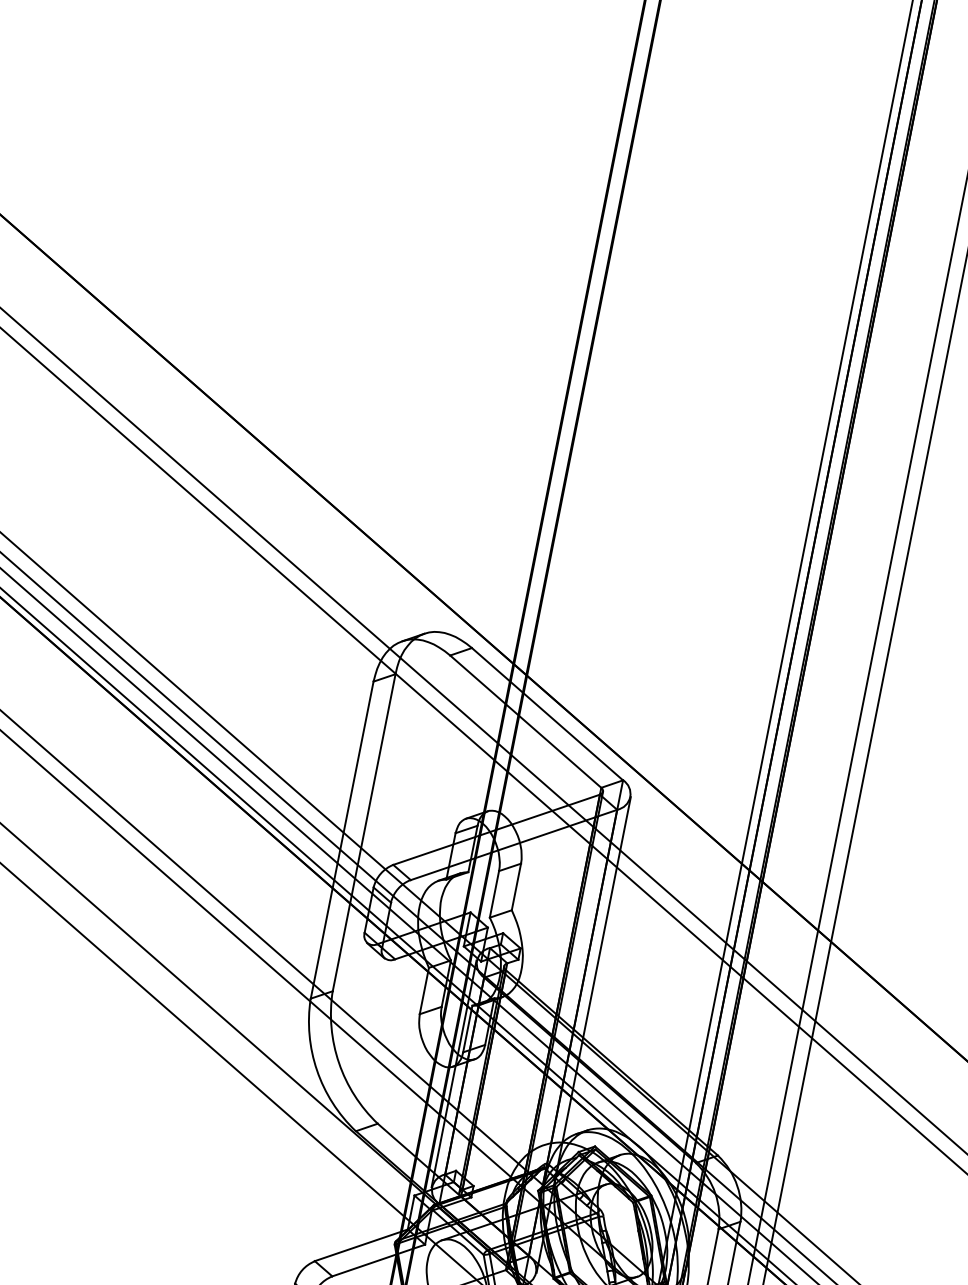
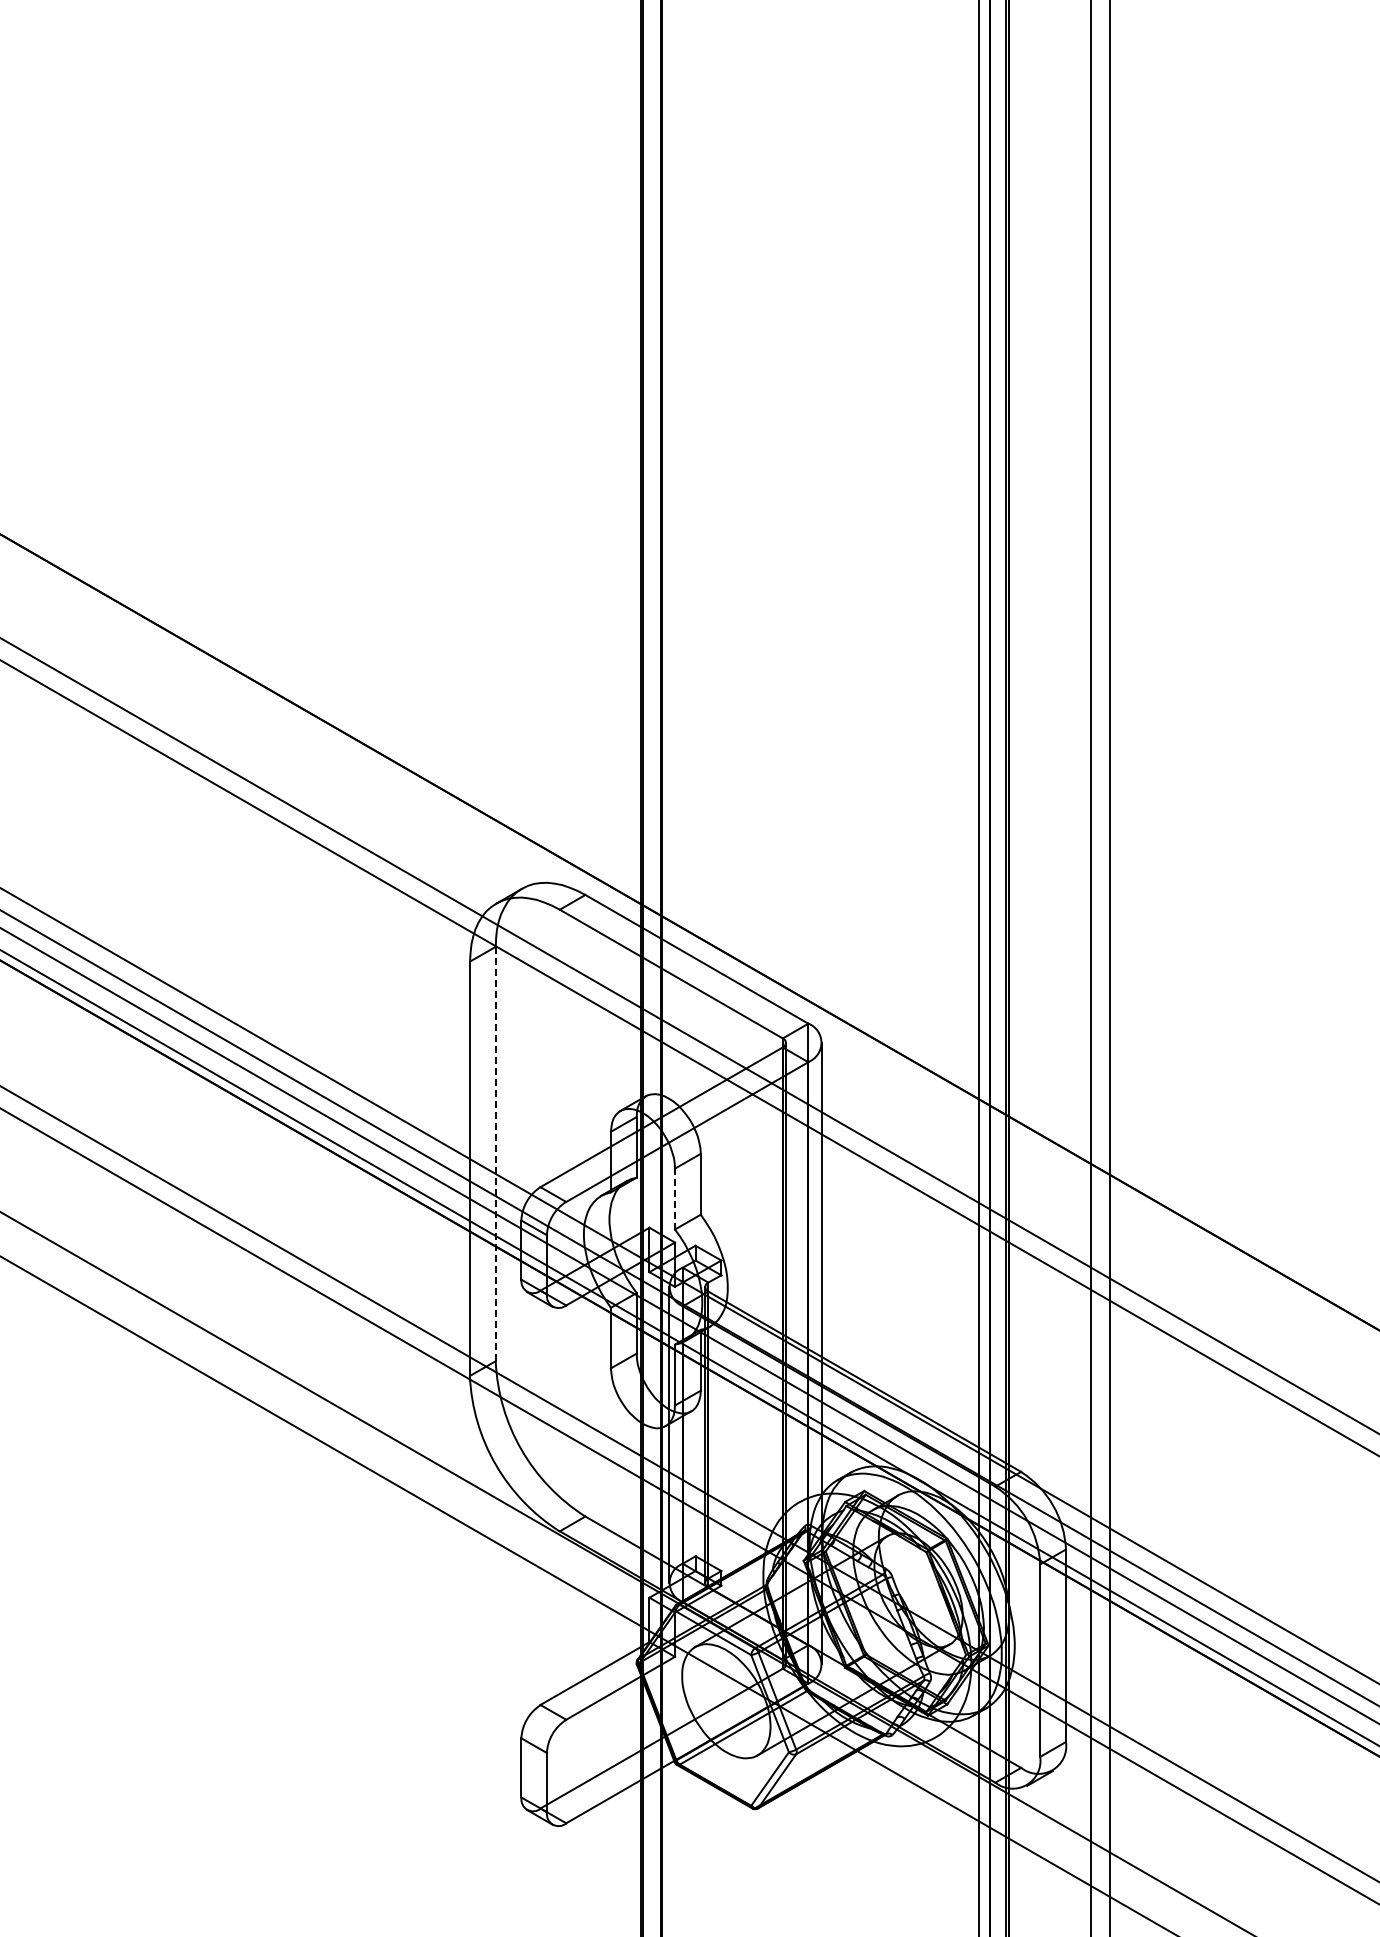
line: (363, 833) -> (495, 1154), solid -> dashed
line: (494, 893) -> (674, 1198), solid -> dashed

